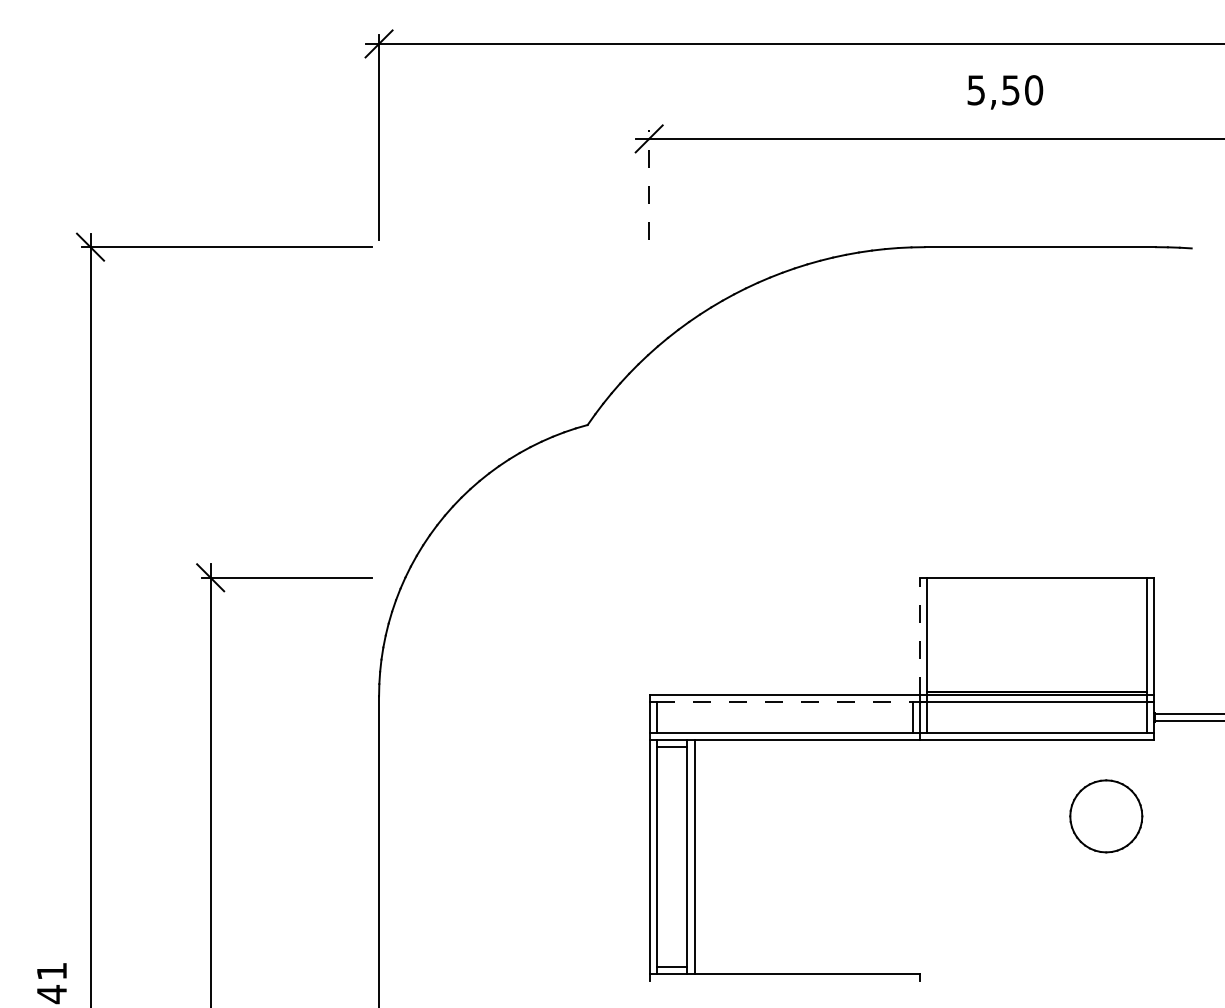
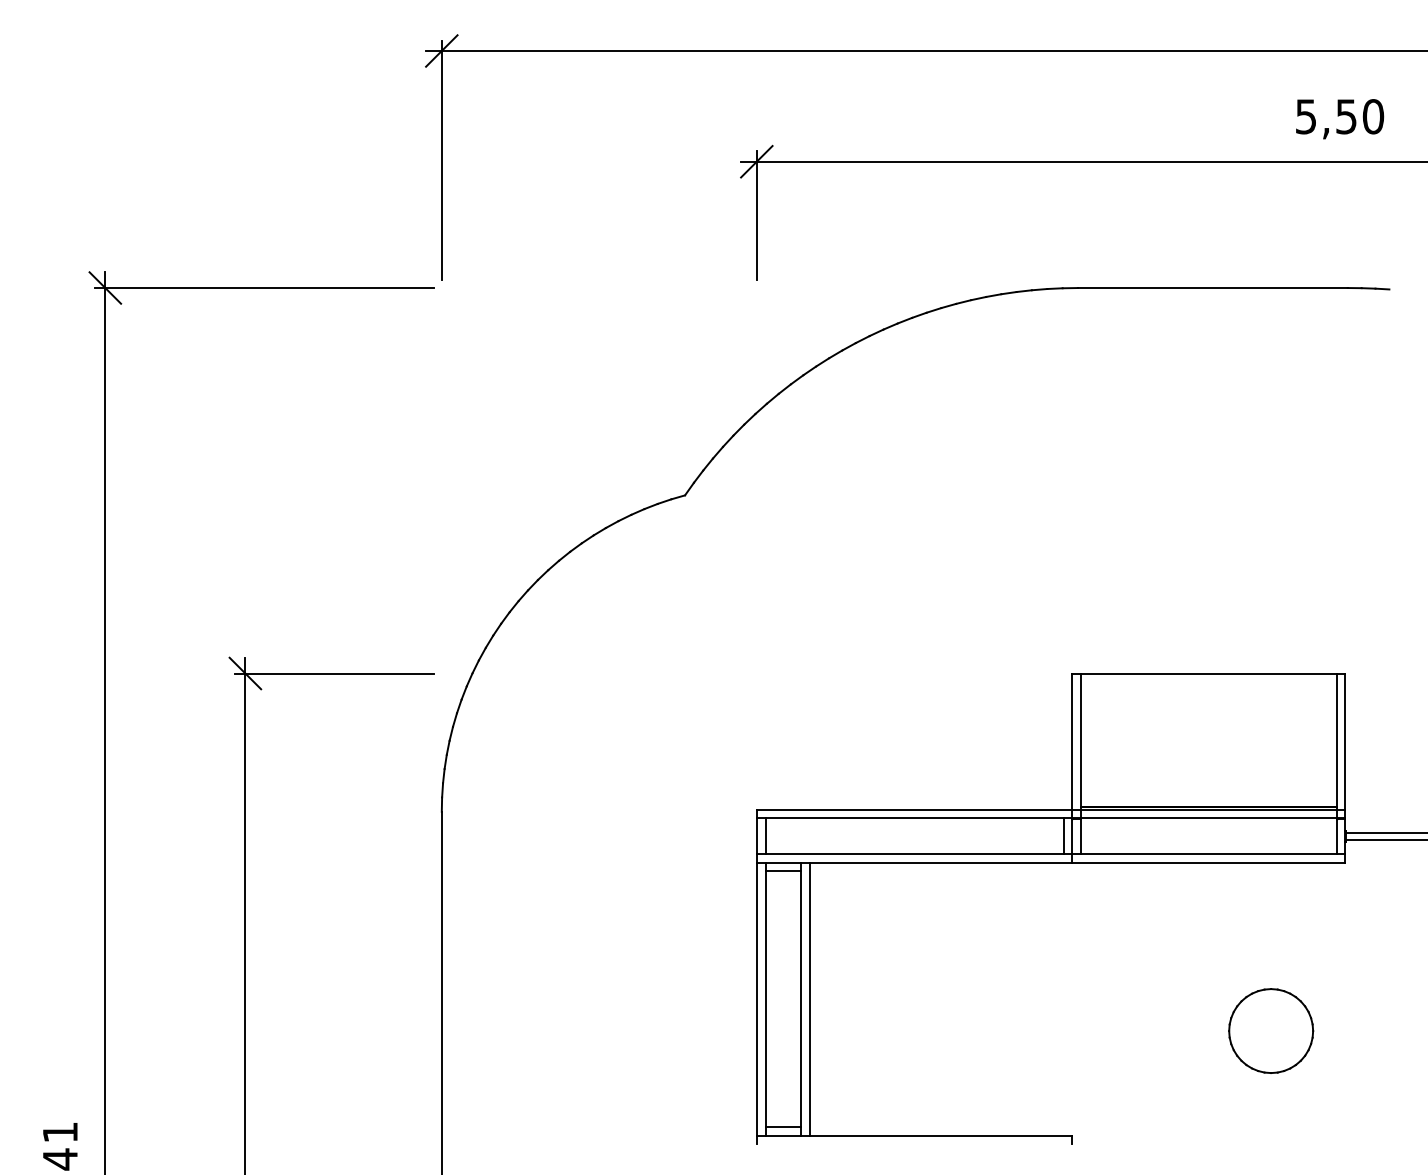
text: (1005, 92) -> (1340, 119), moved
line: (649, 184) -> (757, 214), dashed -> solid
line: (919, 636) -> (1071, 742), dashed -> solid
line: (784, 702) -> (914, 818), dashed -> solid
part: (1106, 816) -> (1271, 1031), moved

